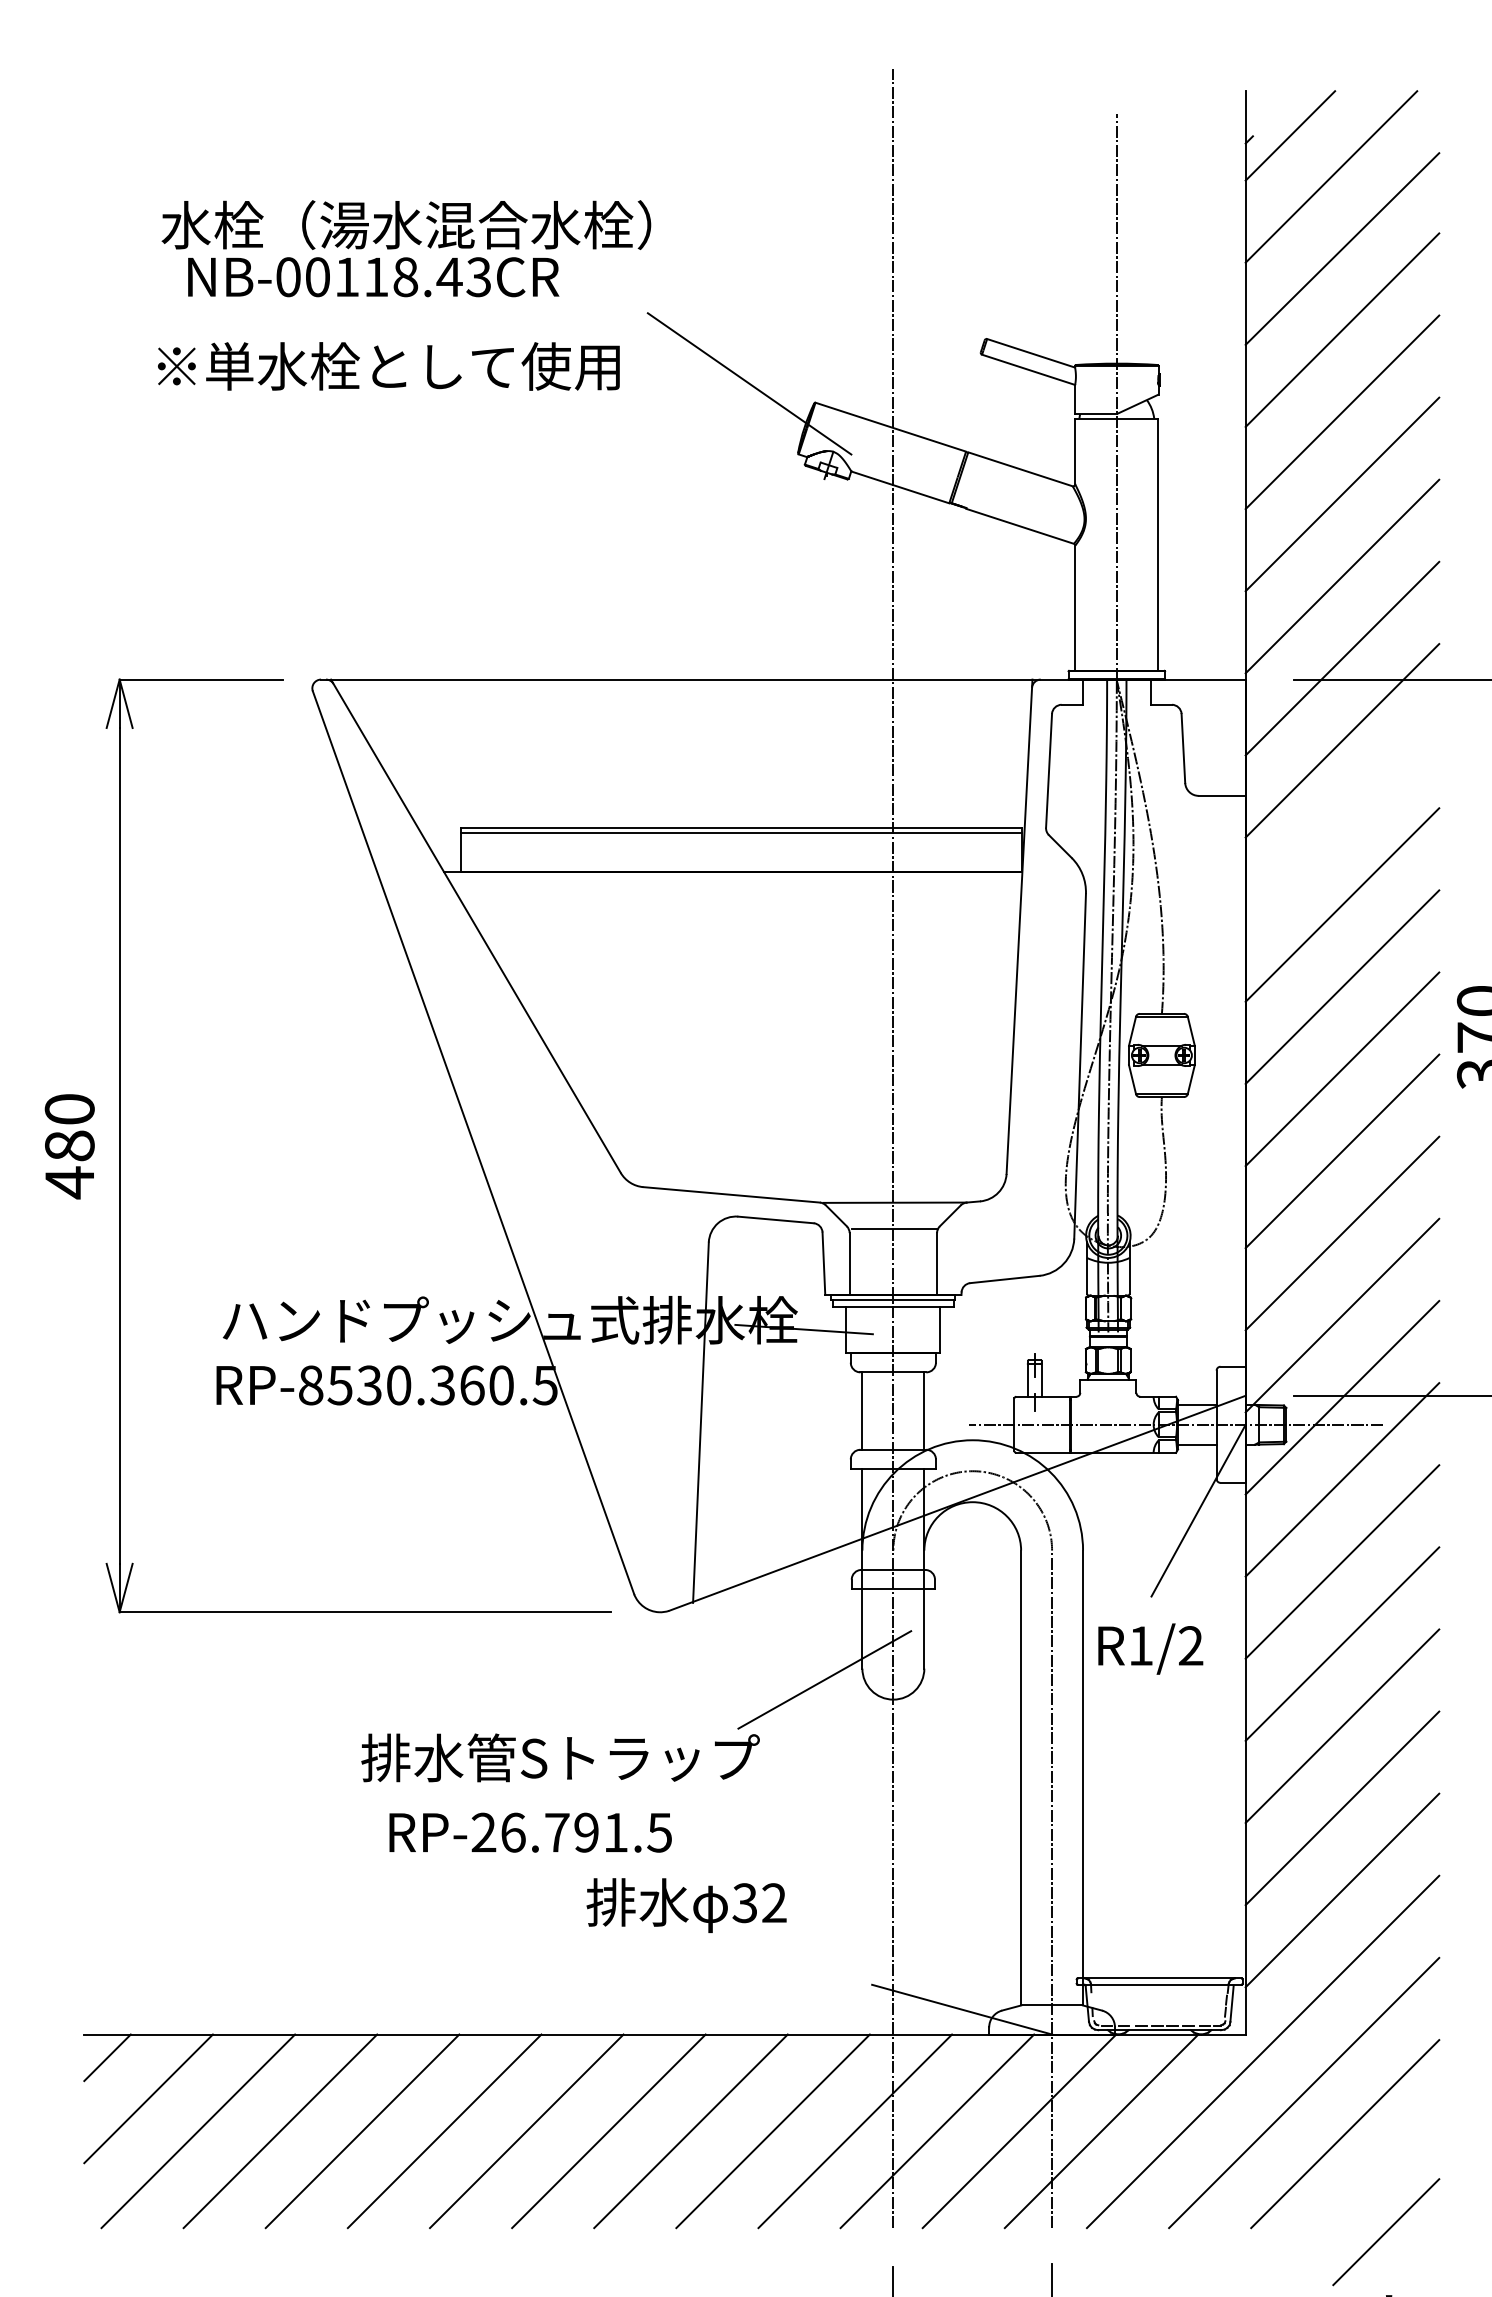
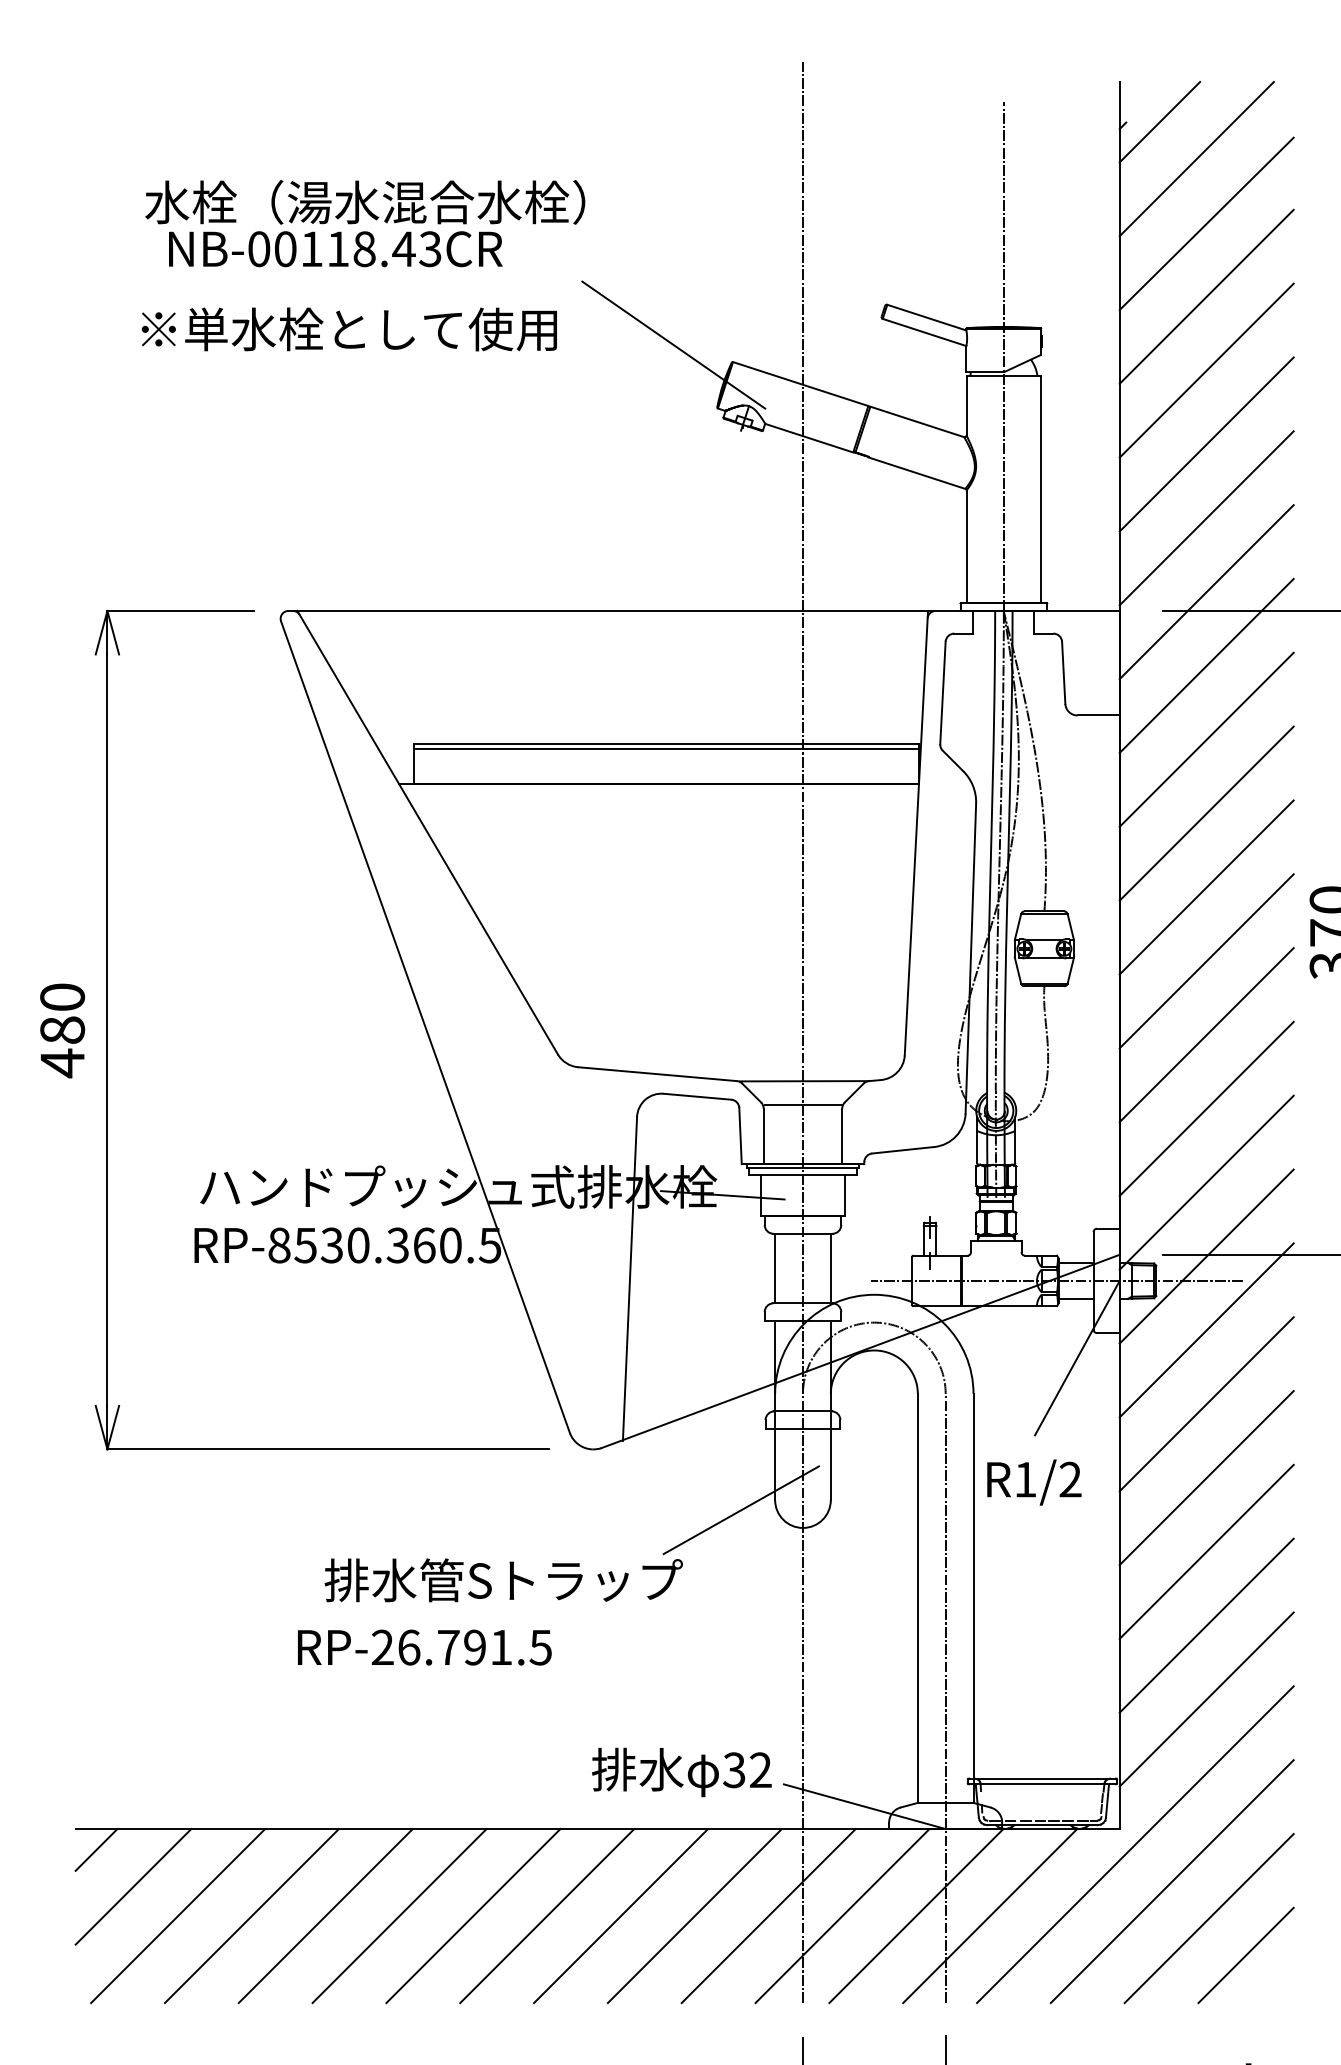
line: (1342, 822) -> (1206, 739), added
text: (530, 1832) -> (424, 1647), moved
text: (686, 1905) -> (681, 1772), moved
line: (1386, 2232) -> (1246, 1955), moved

